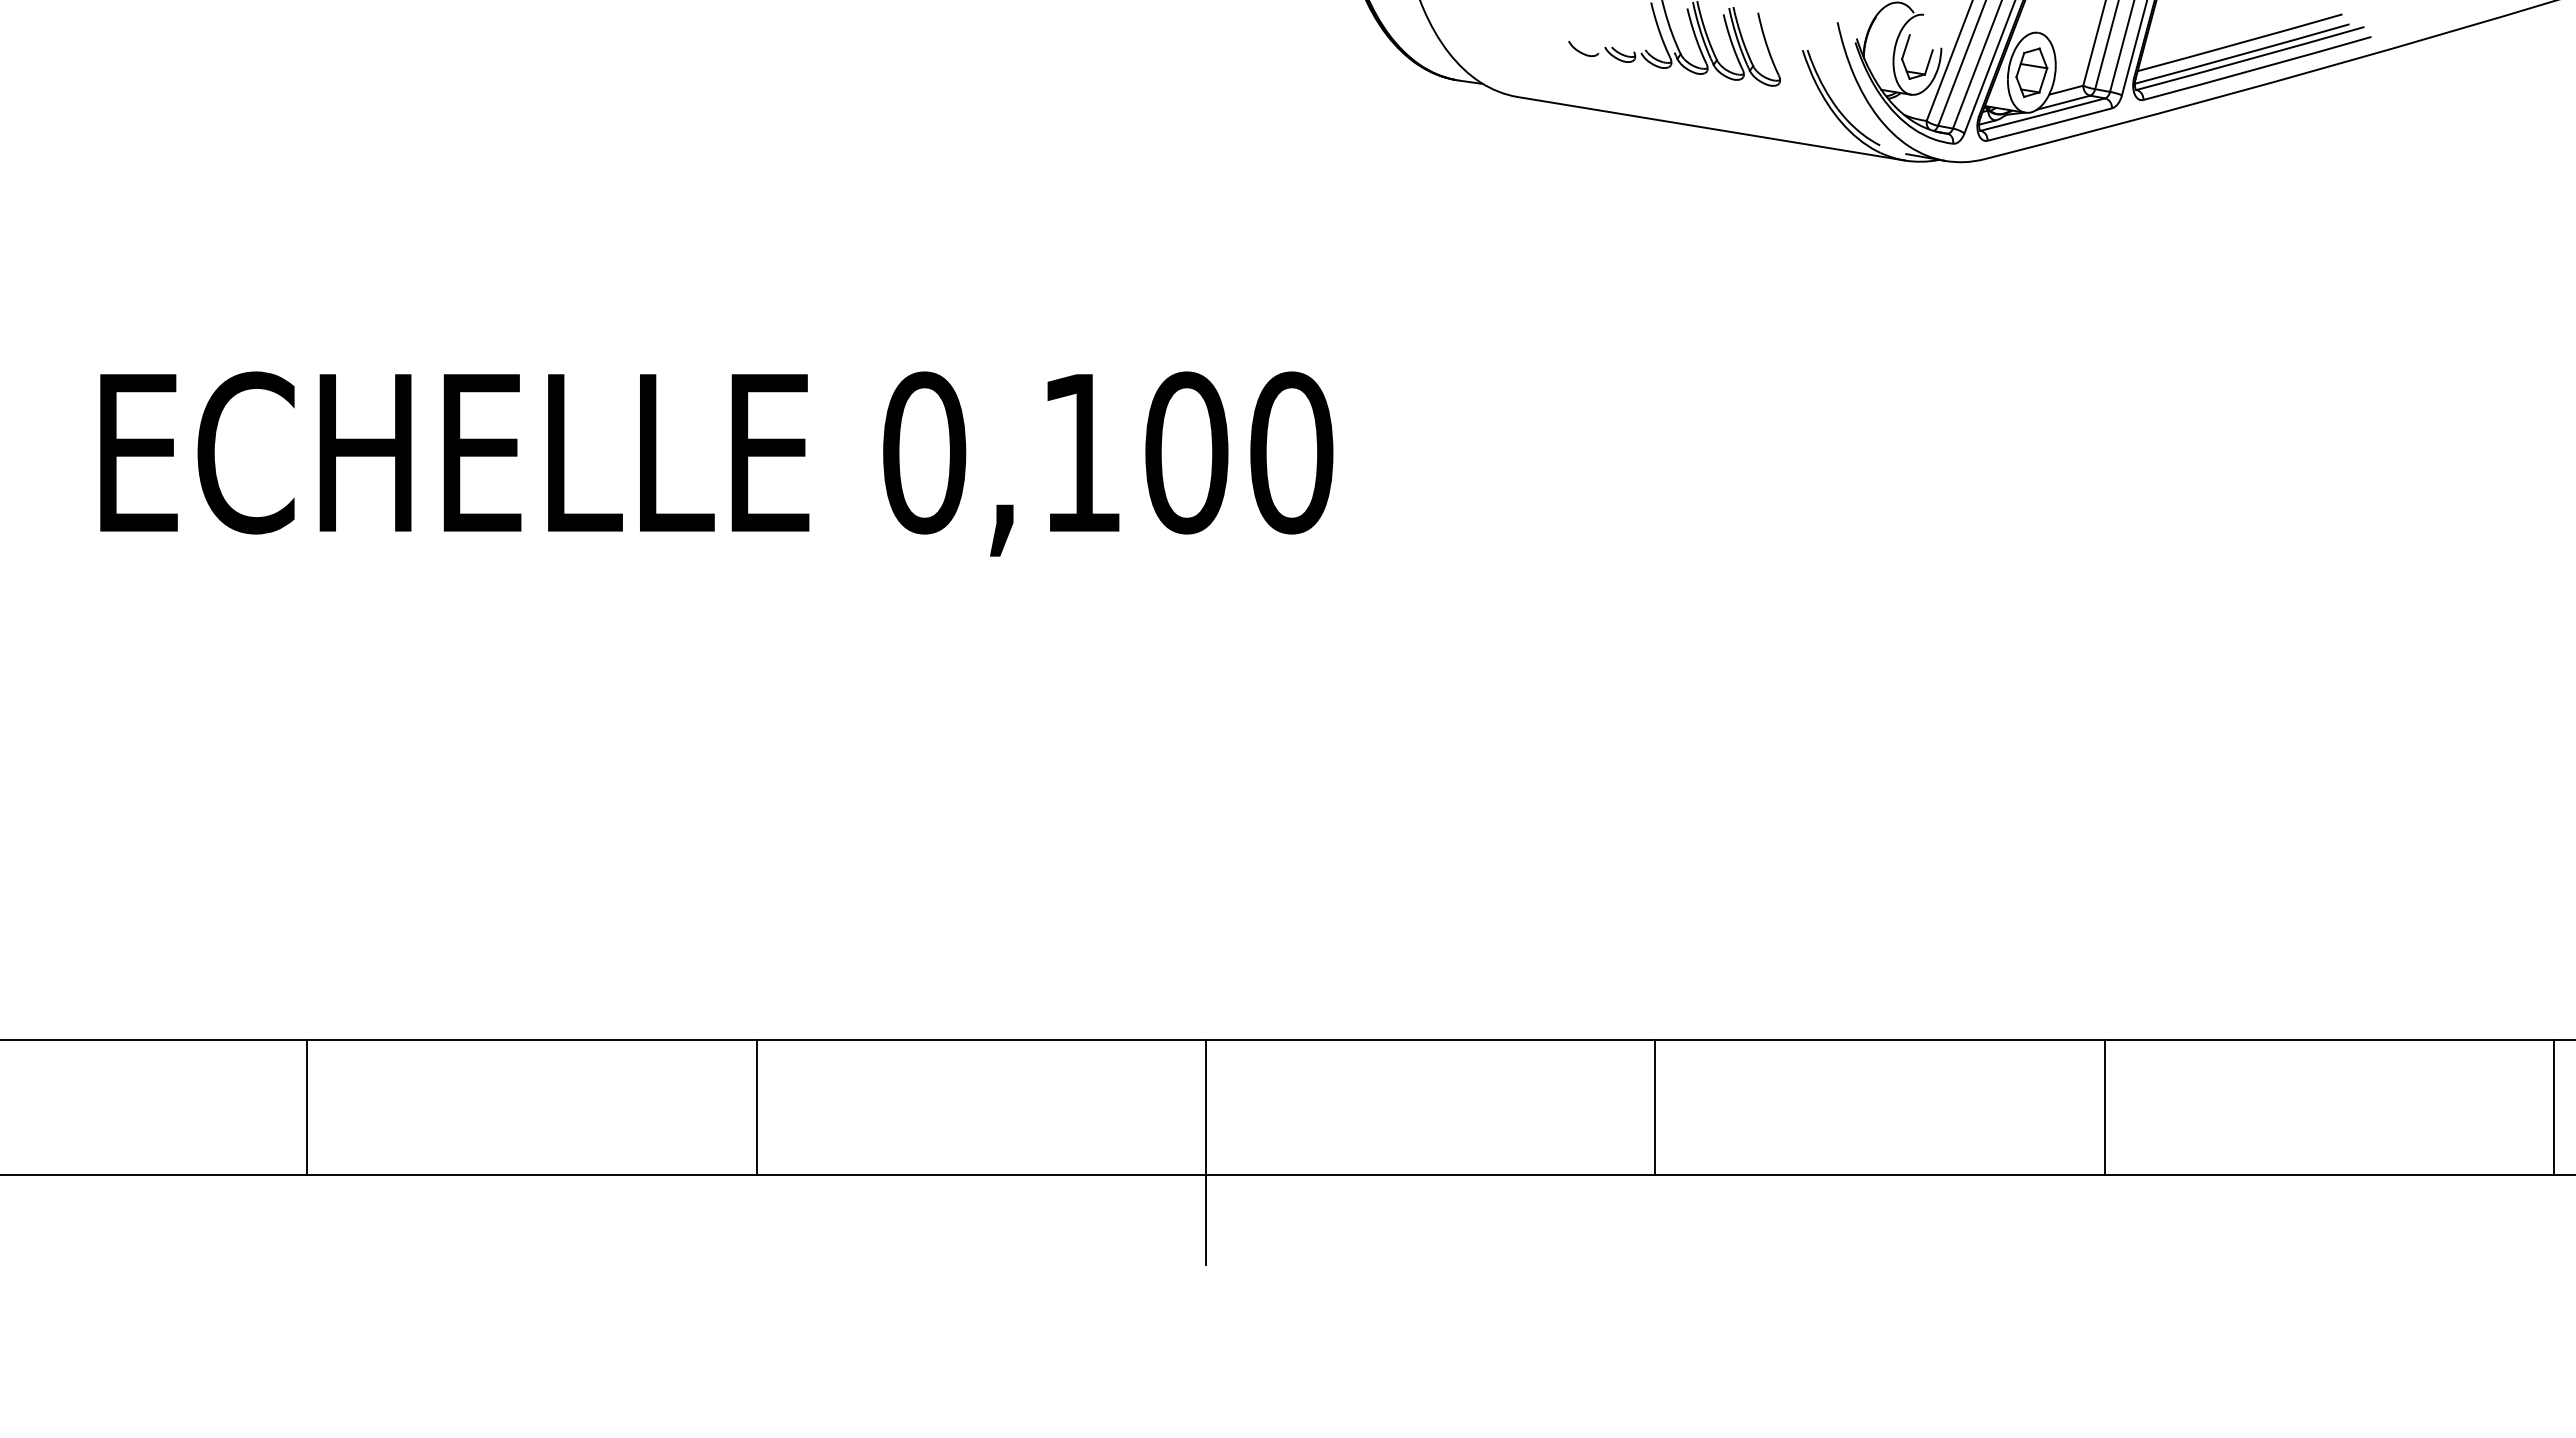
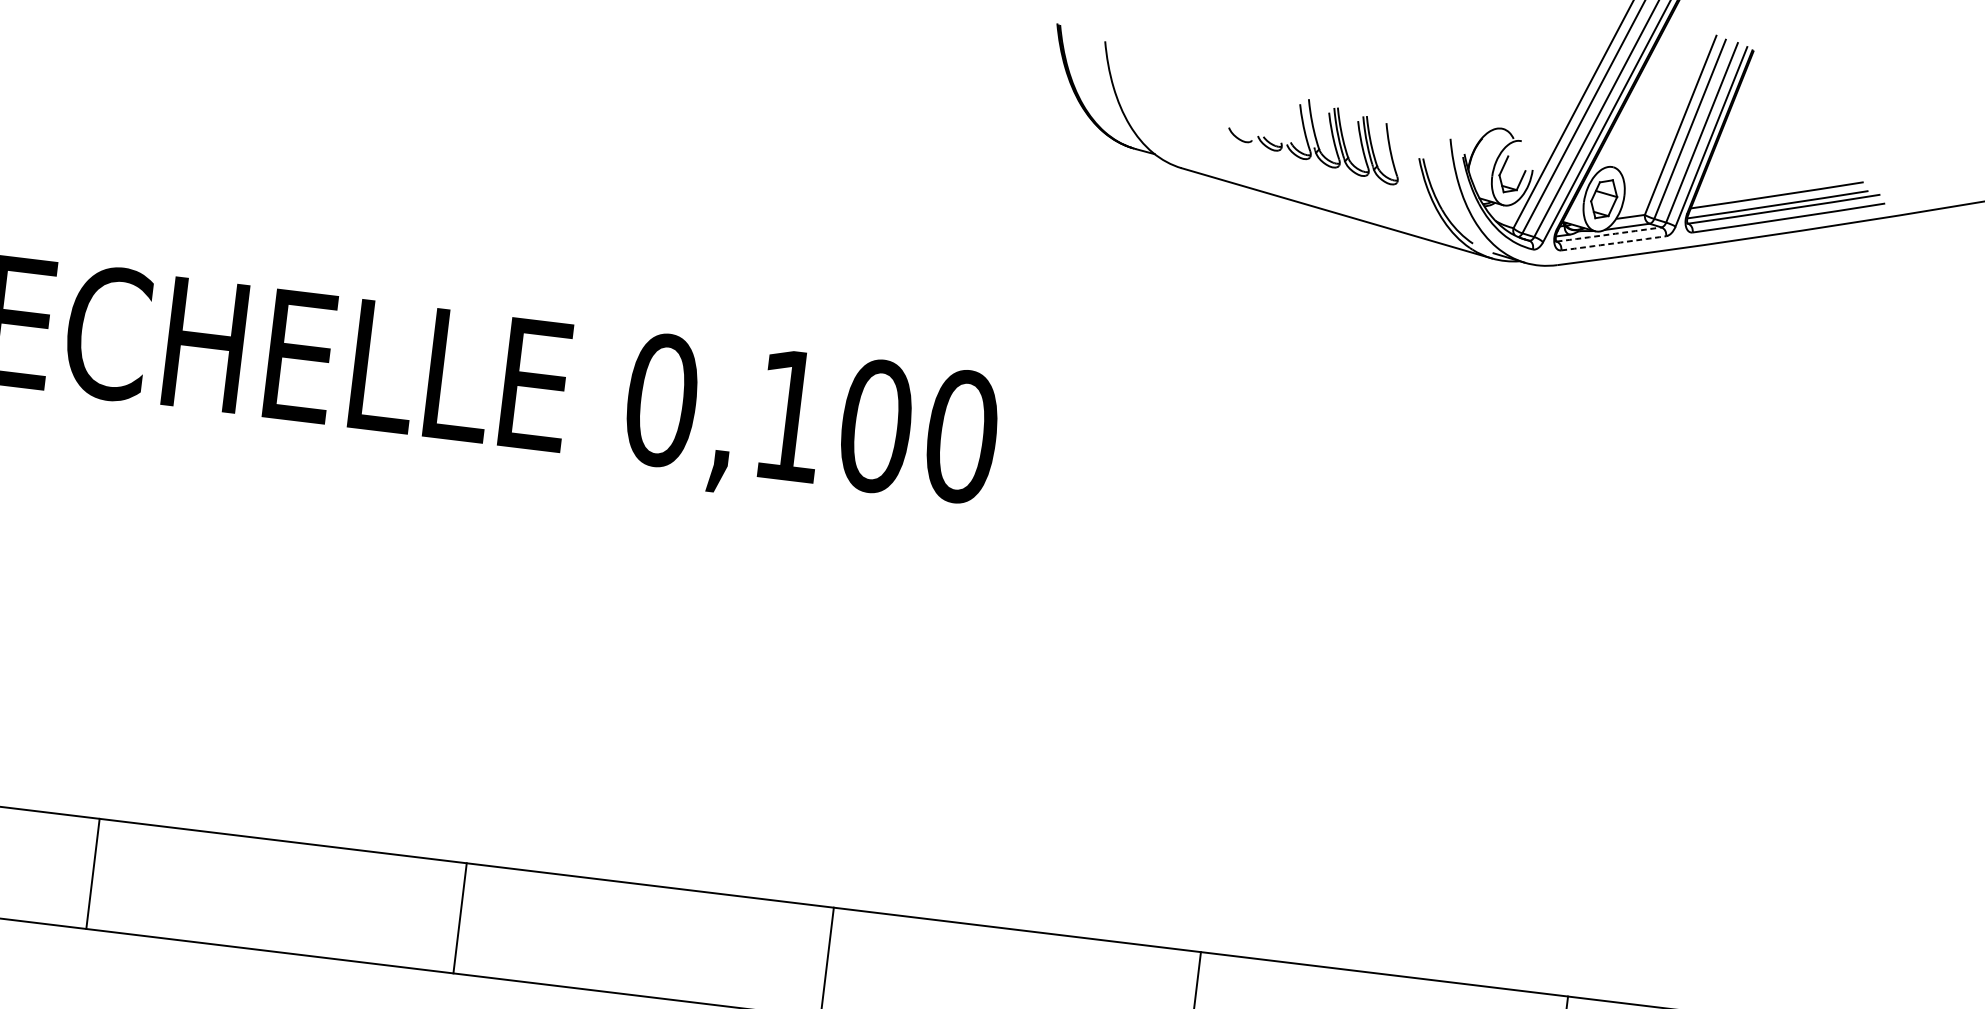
arc: (2042, 114) -> (1608, 234), solid -> dashed
arc: (2049, 124) -> (1613, 243), solid -> dashed

